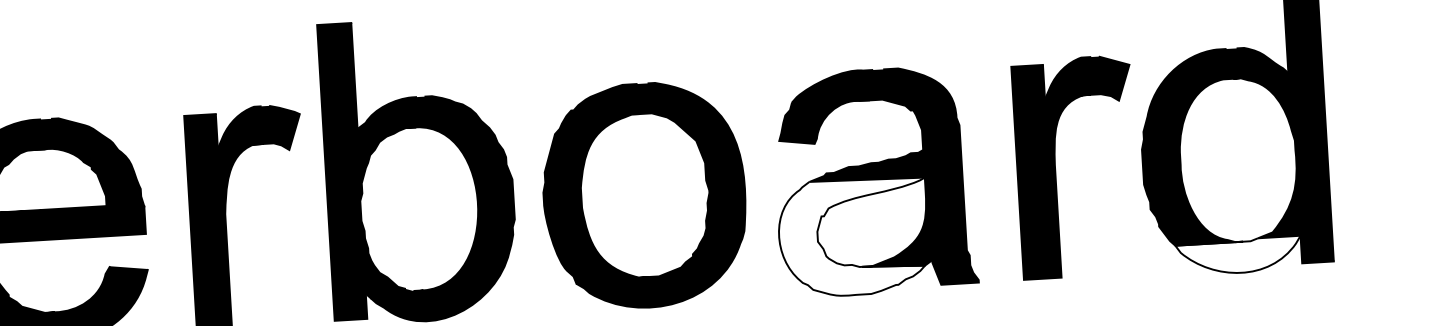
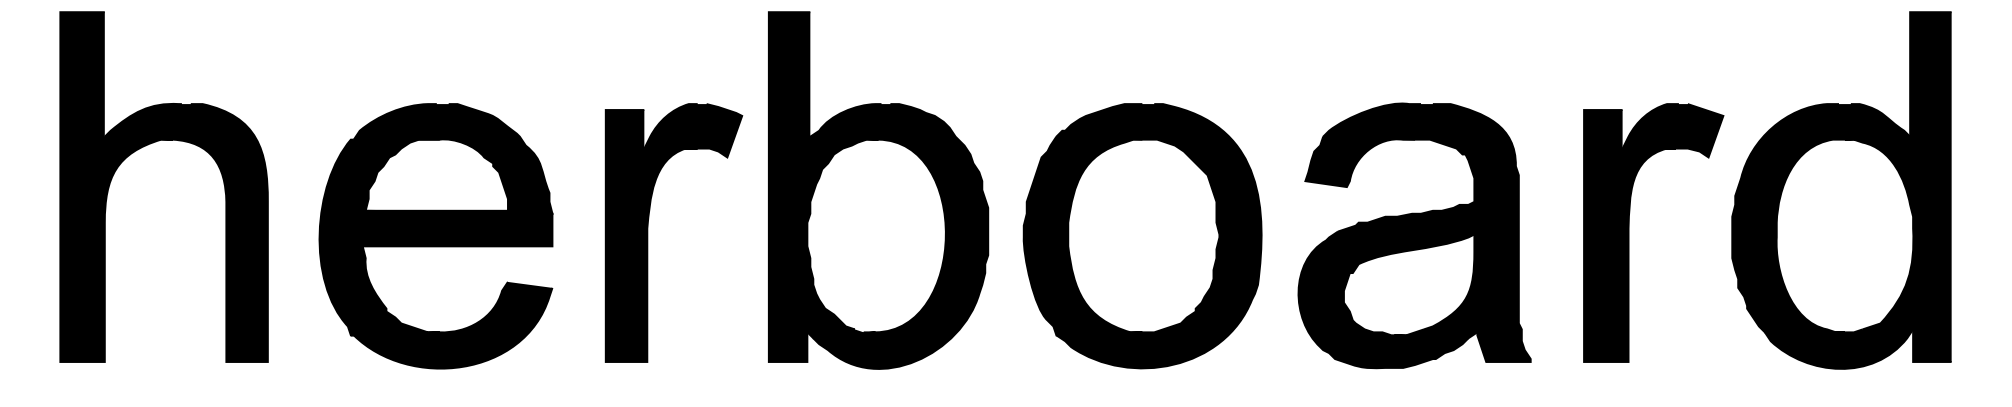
fill: (853, 236) -> (1386, 299), added
fill: (1238, 255) -> (1838, 348), added

